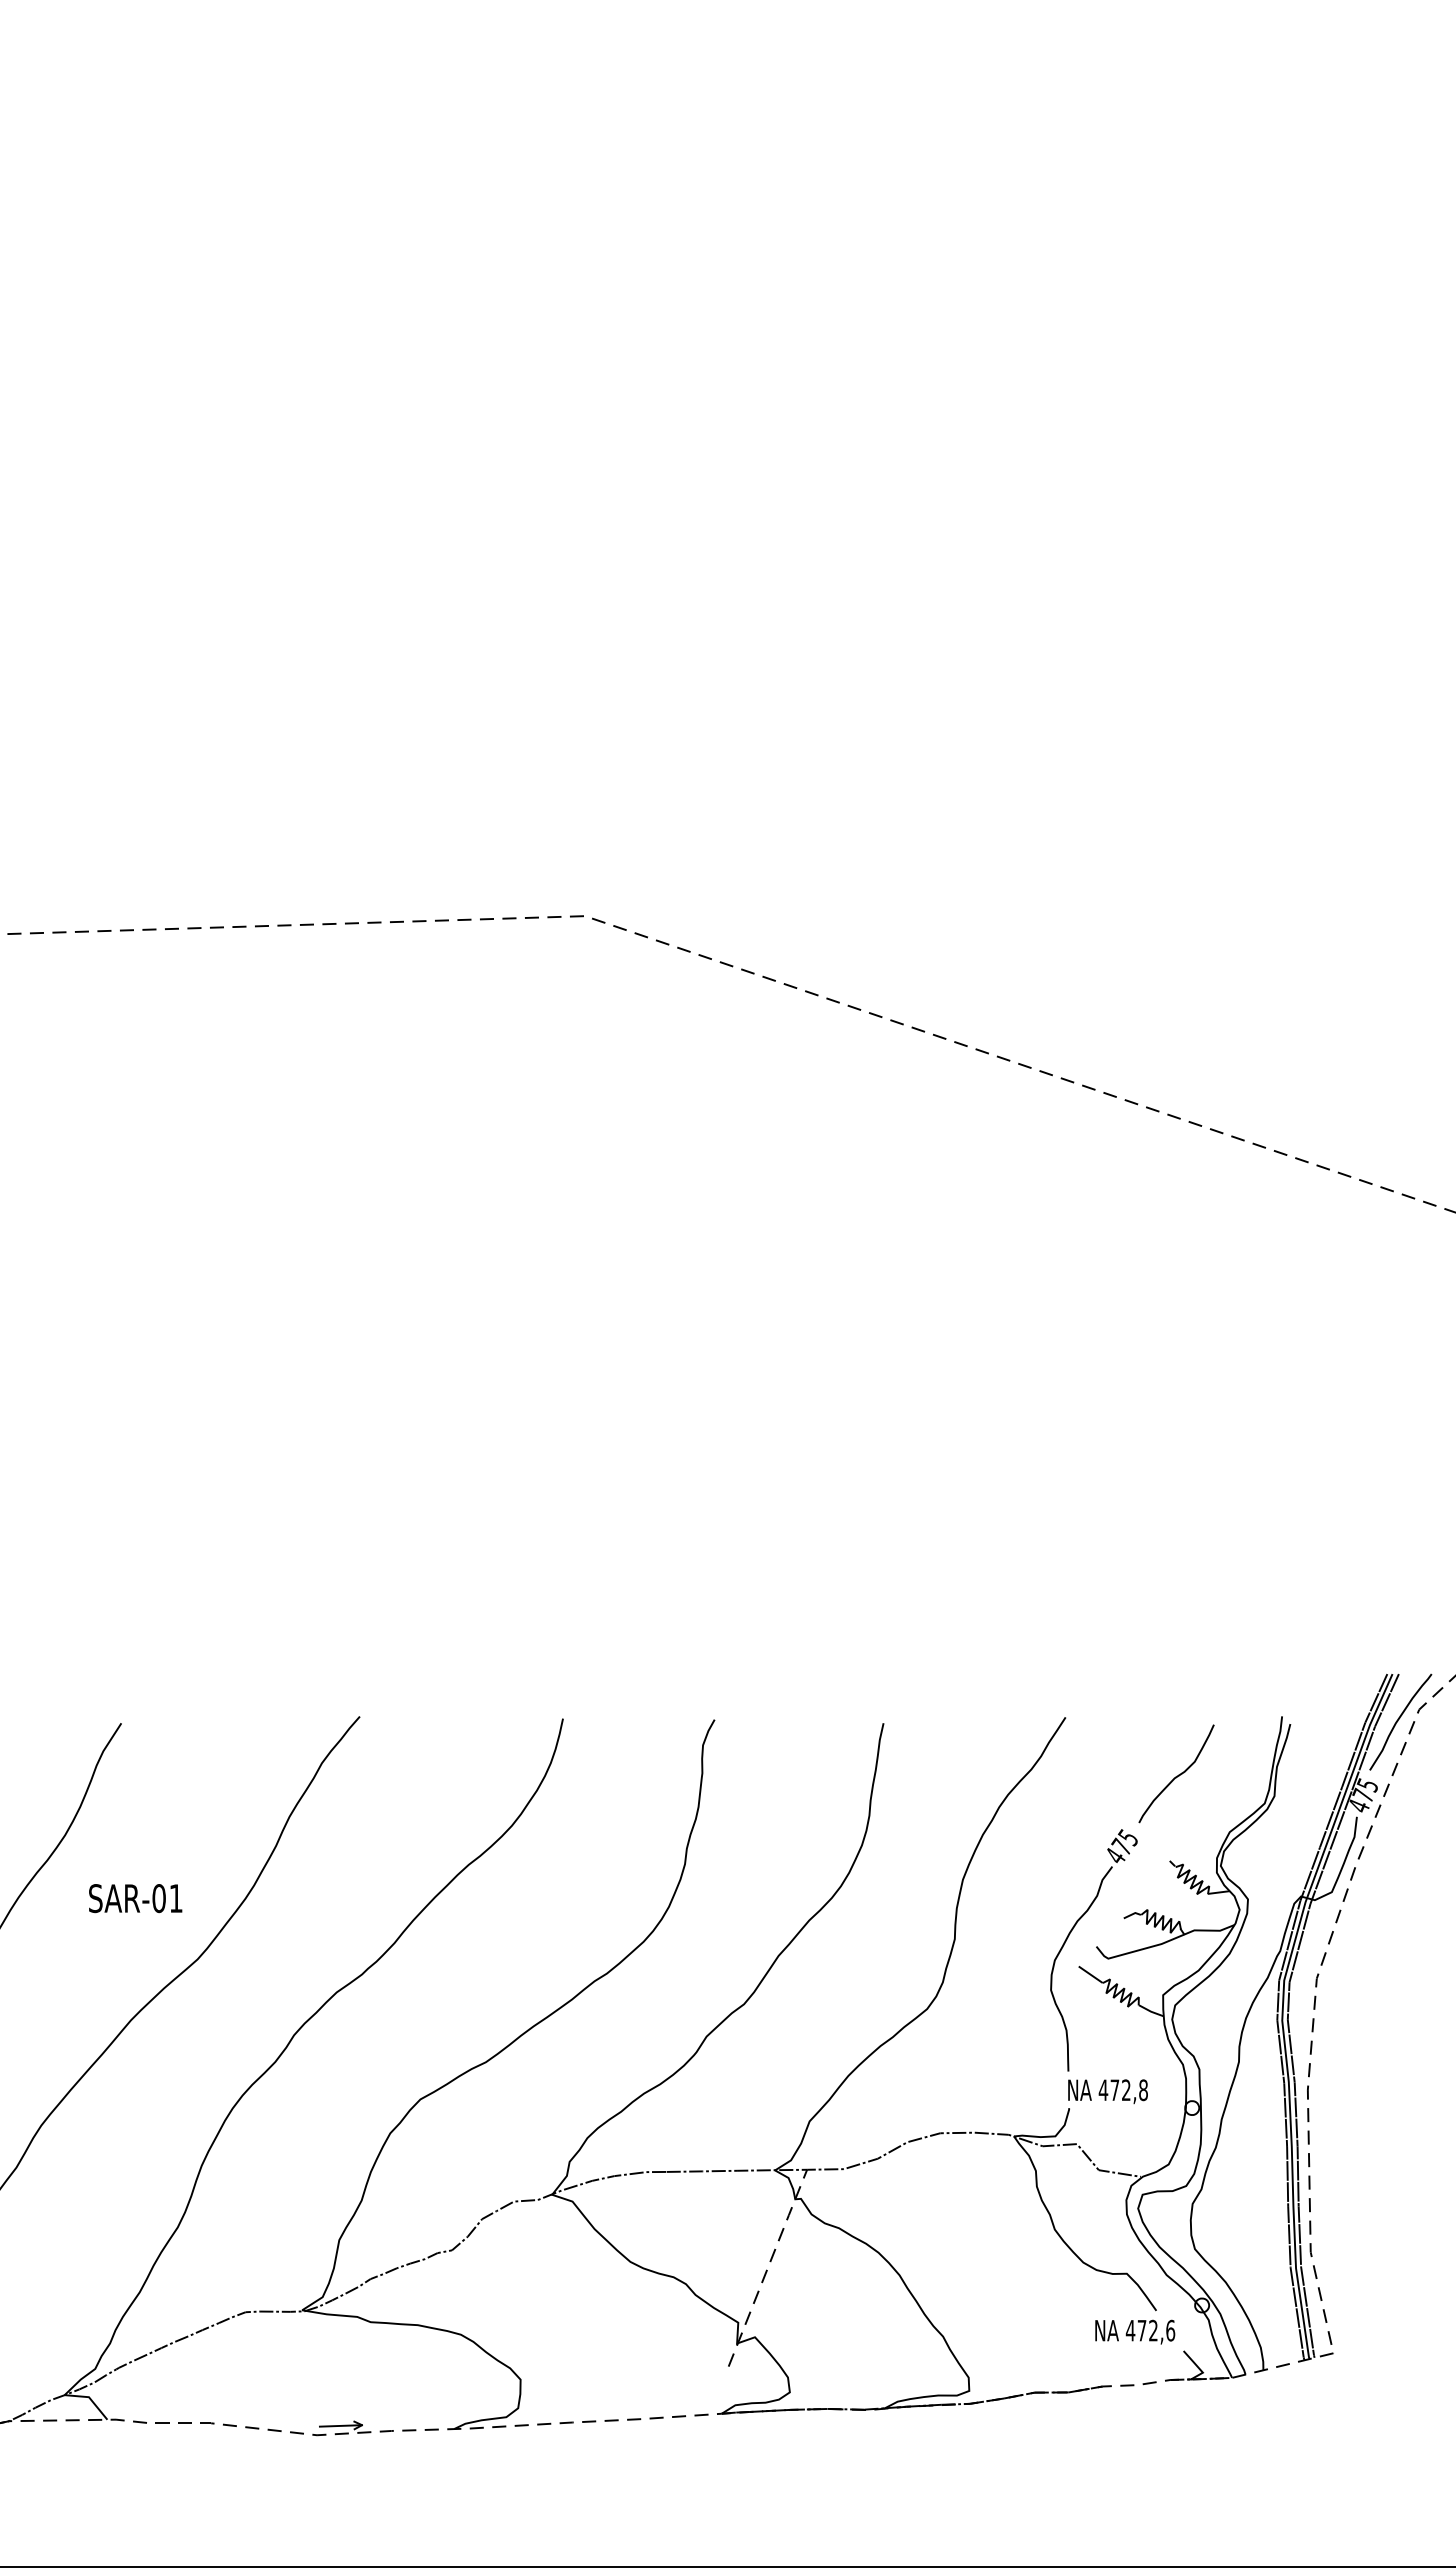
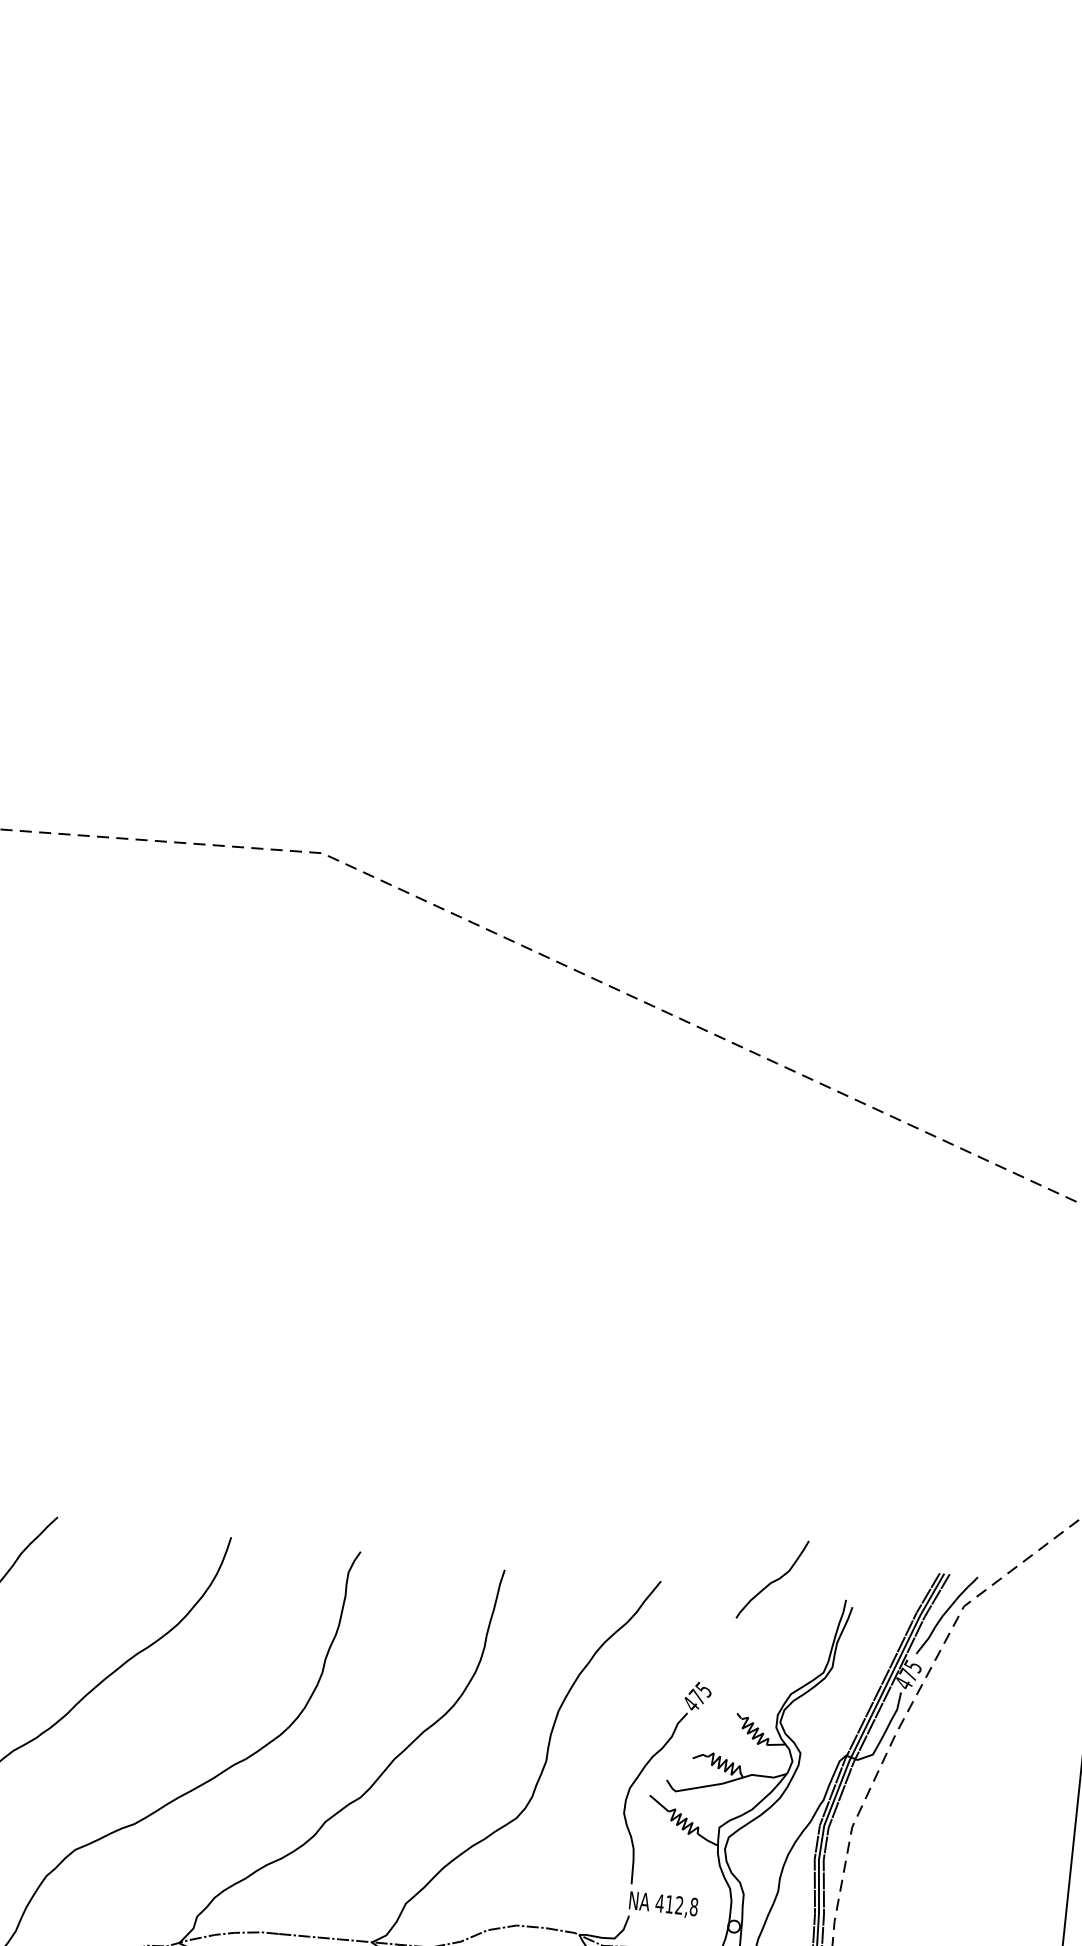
curve: (1178, 1774) -> (774, 1580), moved
text: (1114, 2089) -> (669, 1903), 472,8 -> 412,8

